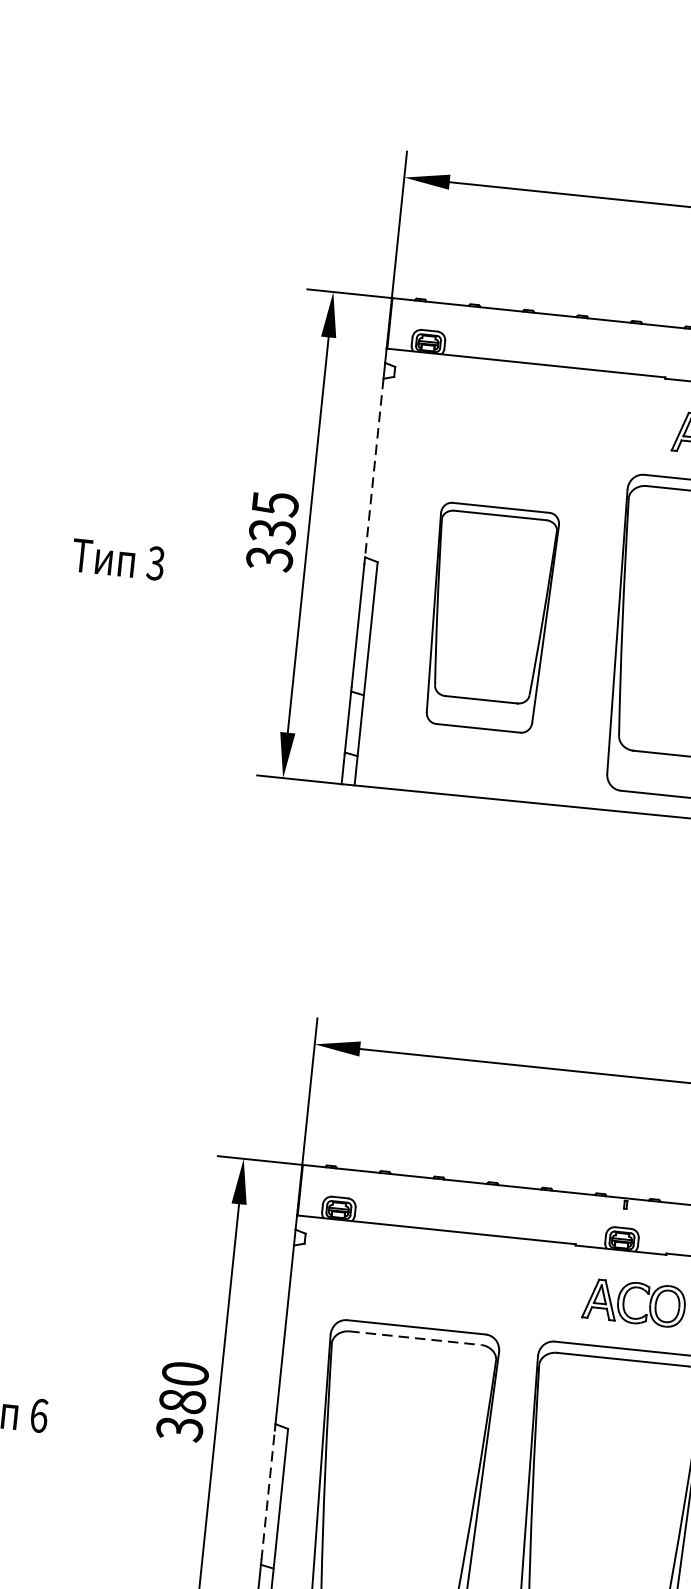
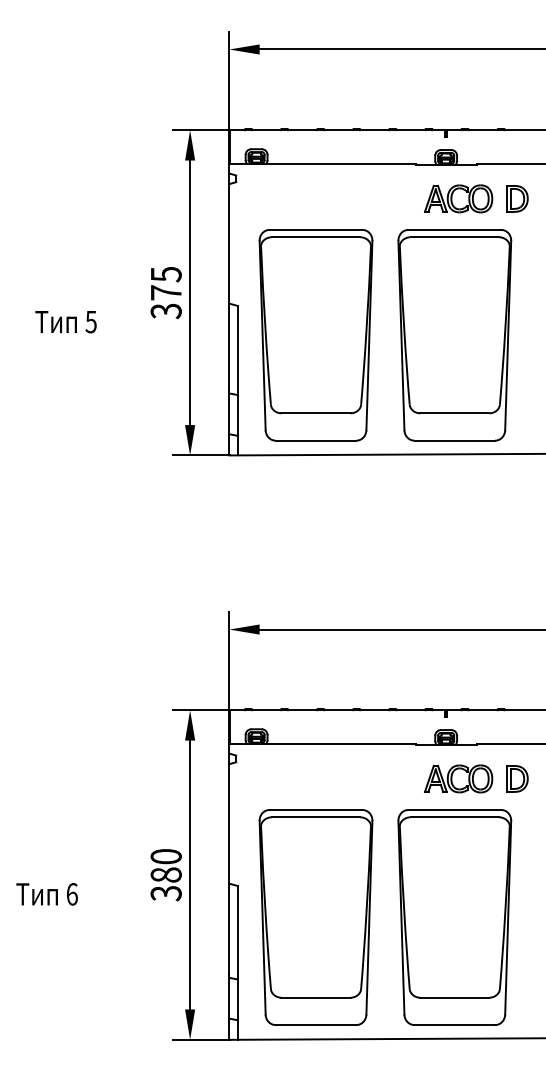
line: (374, 467) -> (229, 243), dashed -> solid
text: (271, 530) -> (165, 292), 335 -> 375
text: (156, 562) -> (91, 321), 3 -> 5
part: (488, 618) -> (315, 335), size x1.43
line: (416, 1338) -> (316, 817), dashed -> solid
line: (268, 1494) -> (229, 930), dashed -> solid

